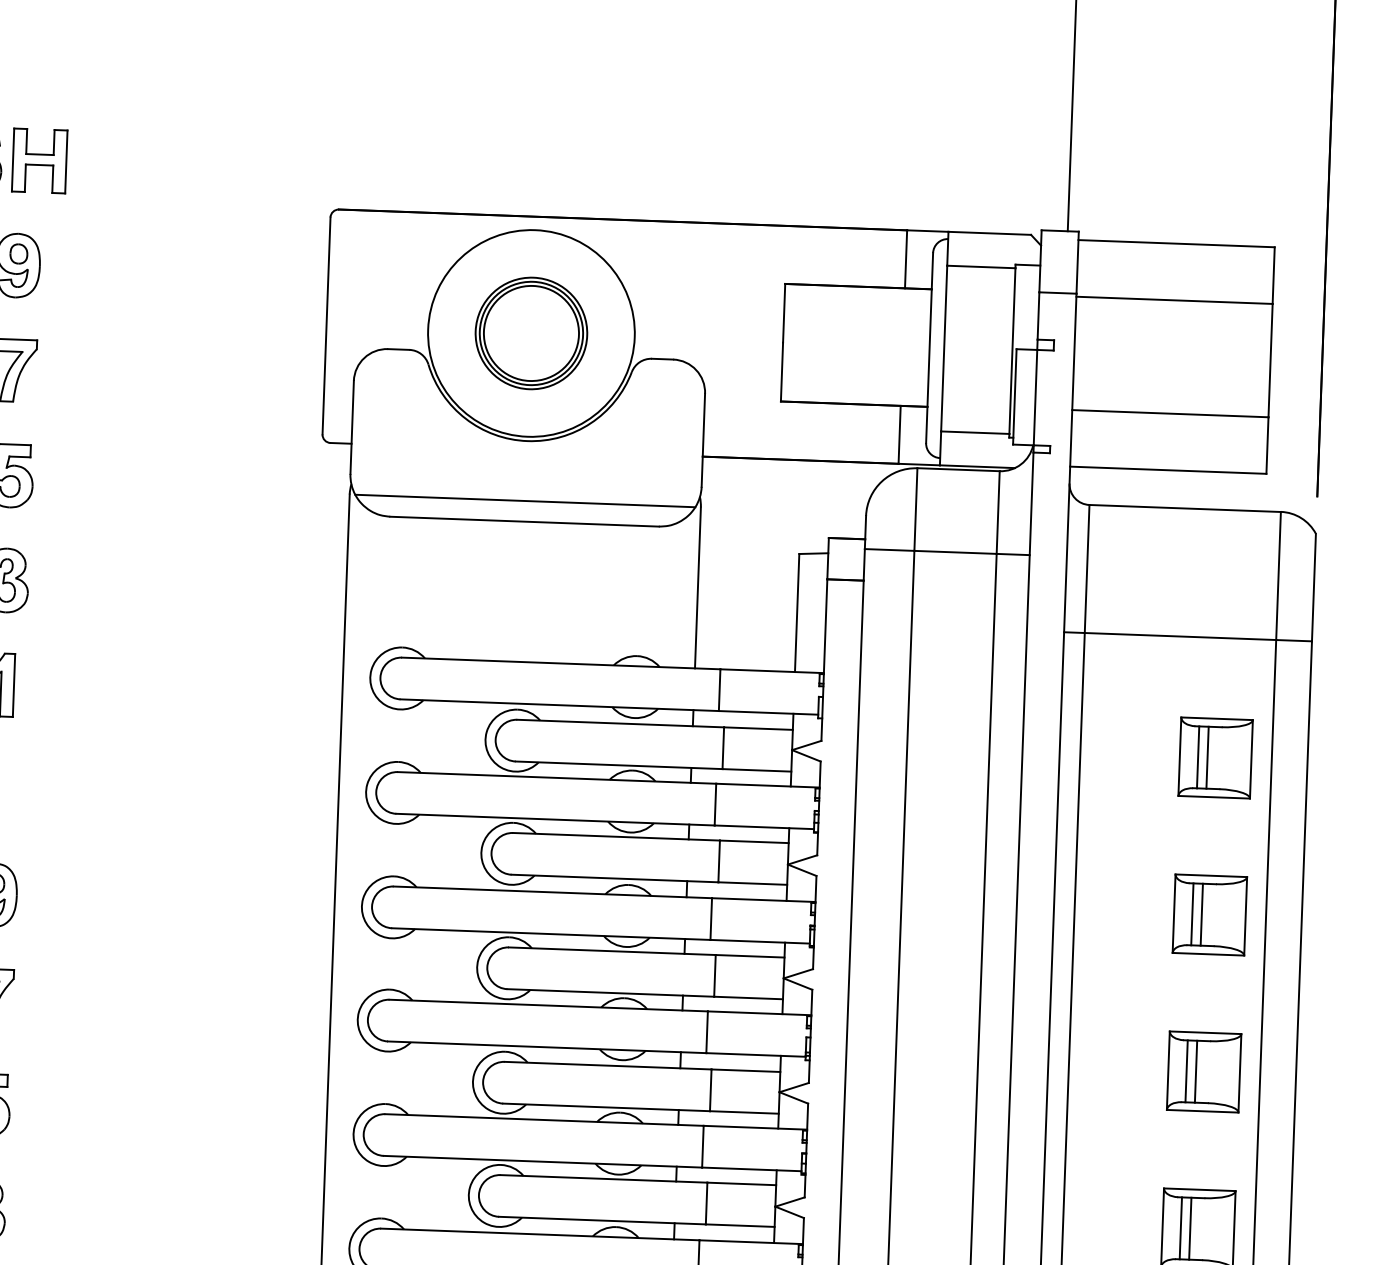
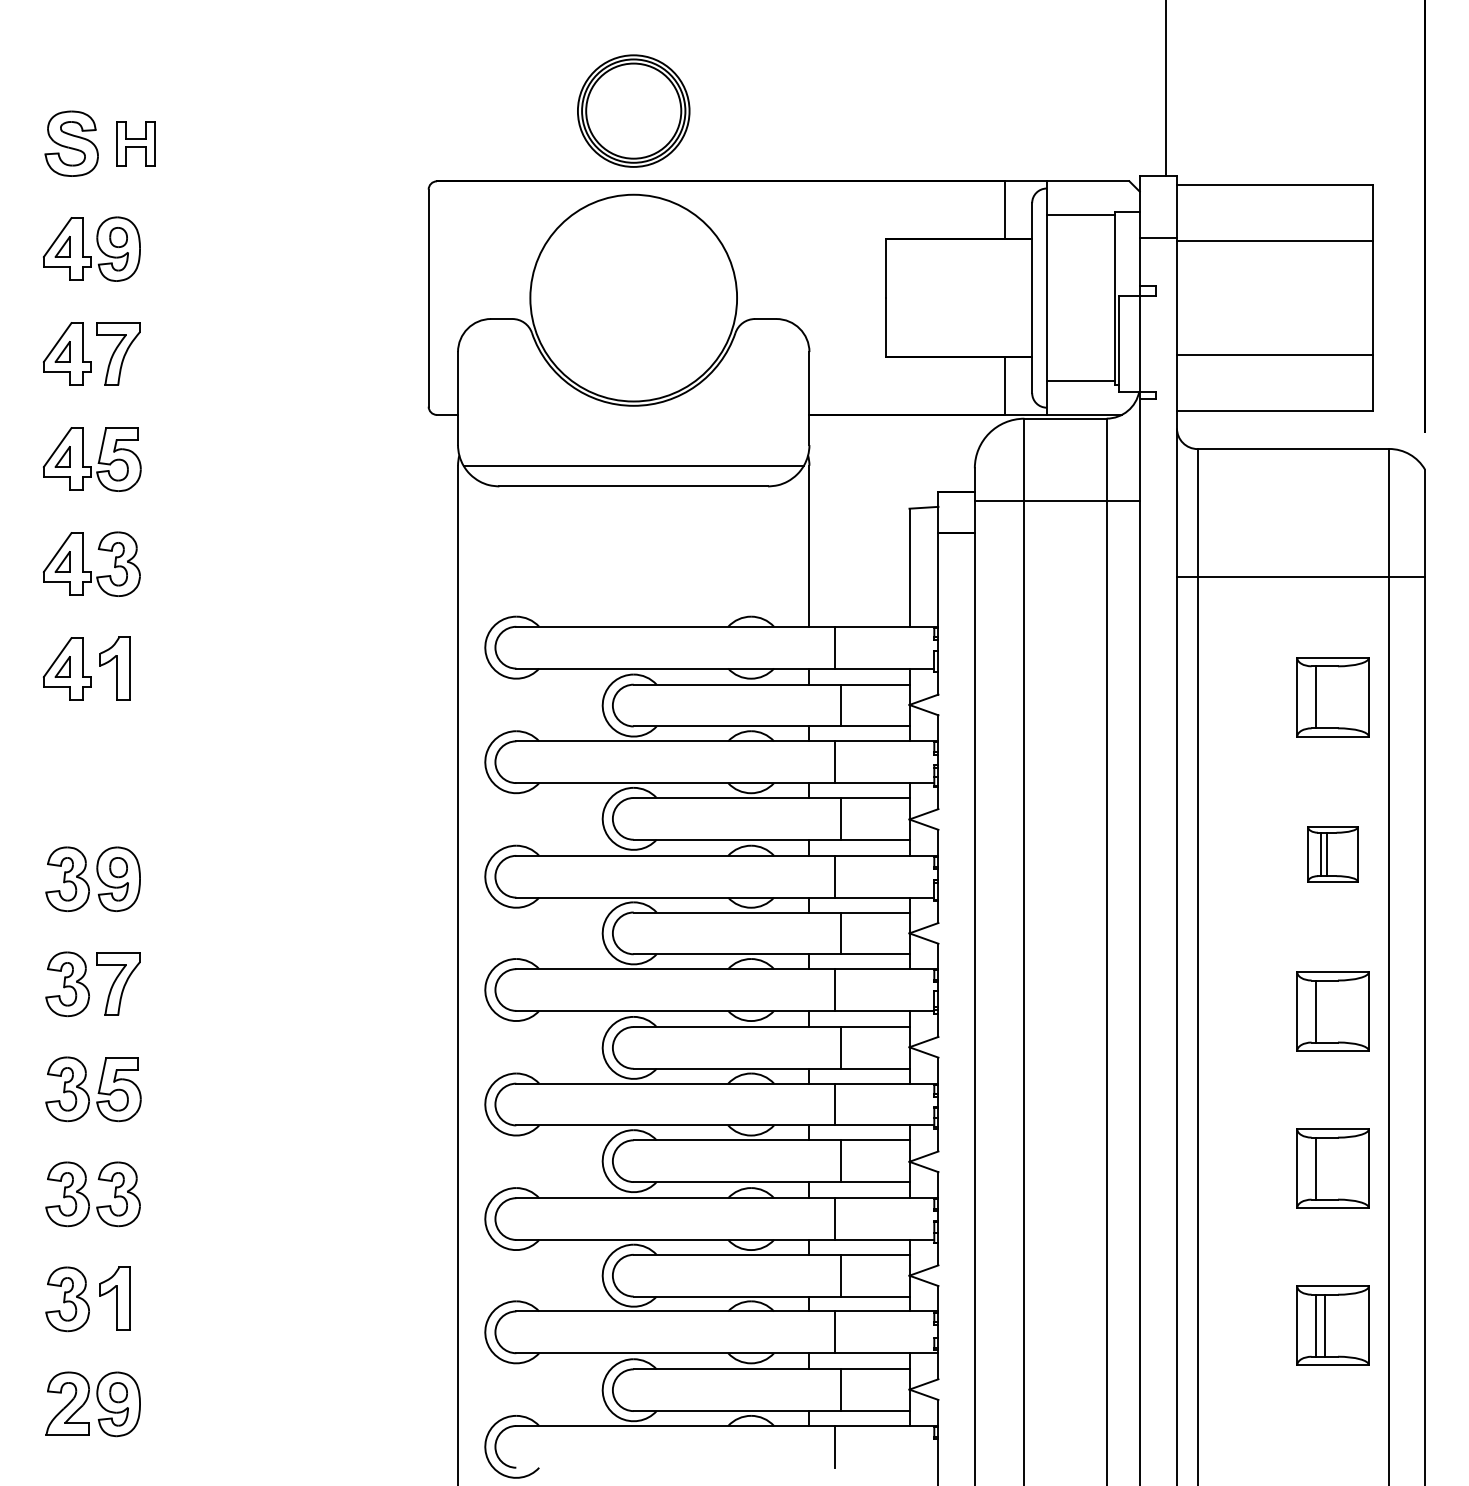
part: (39, 160) -> (135, 143), size x0.7
part: (531, 332) -> (633, 110), moved
line: (1207, 757) -> (1324, 697), removed
part: (1209, 915) -> (1332, 854), size x0.7
line: (1195, 1071) -> (1324, 1011), removed
line: (1189, 1228) -> (1324, 1168), removed

